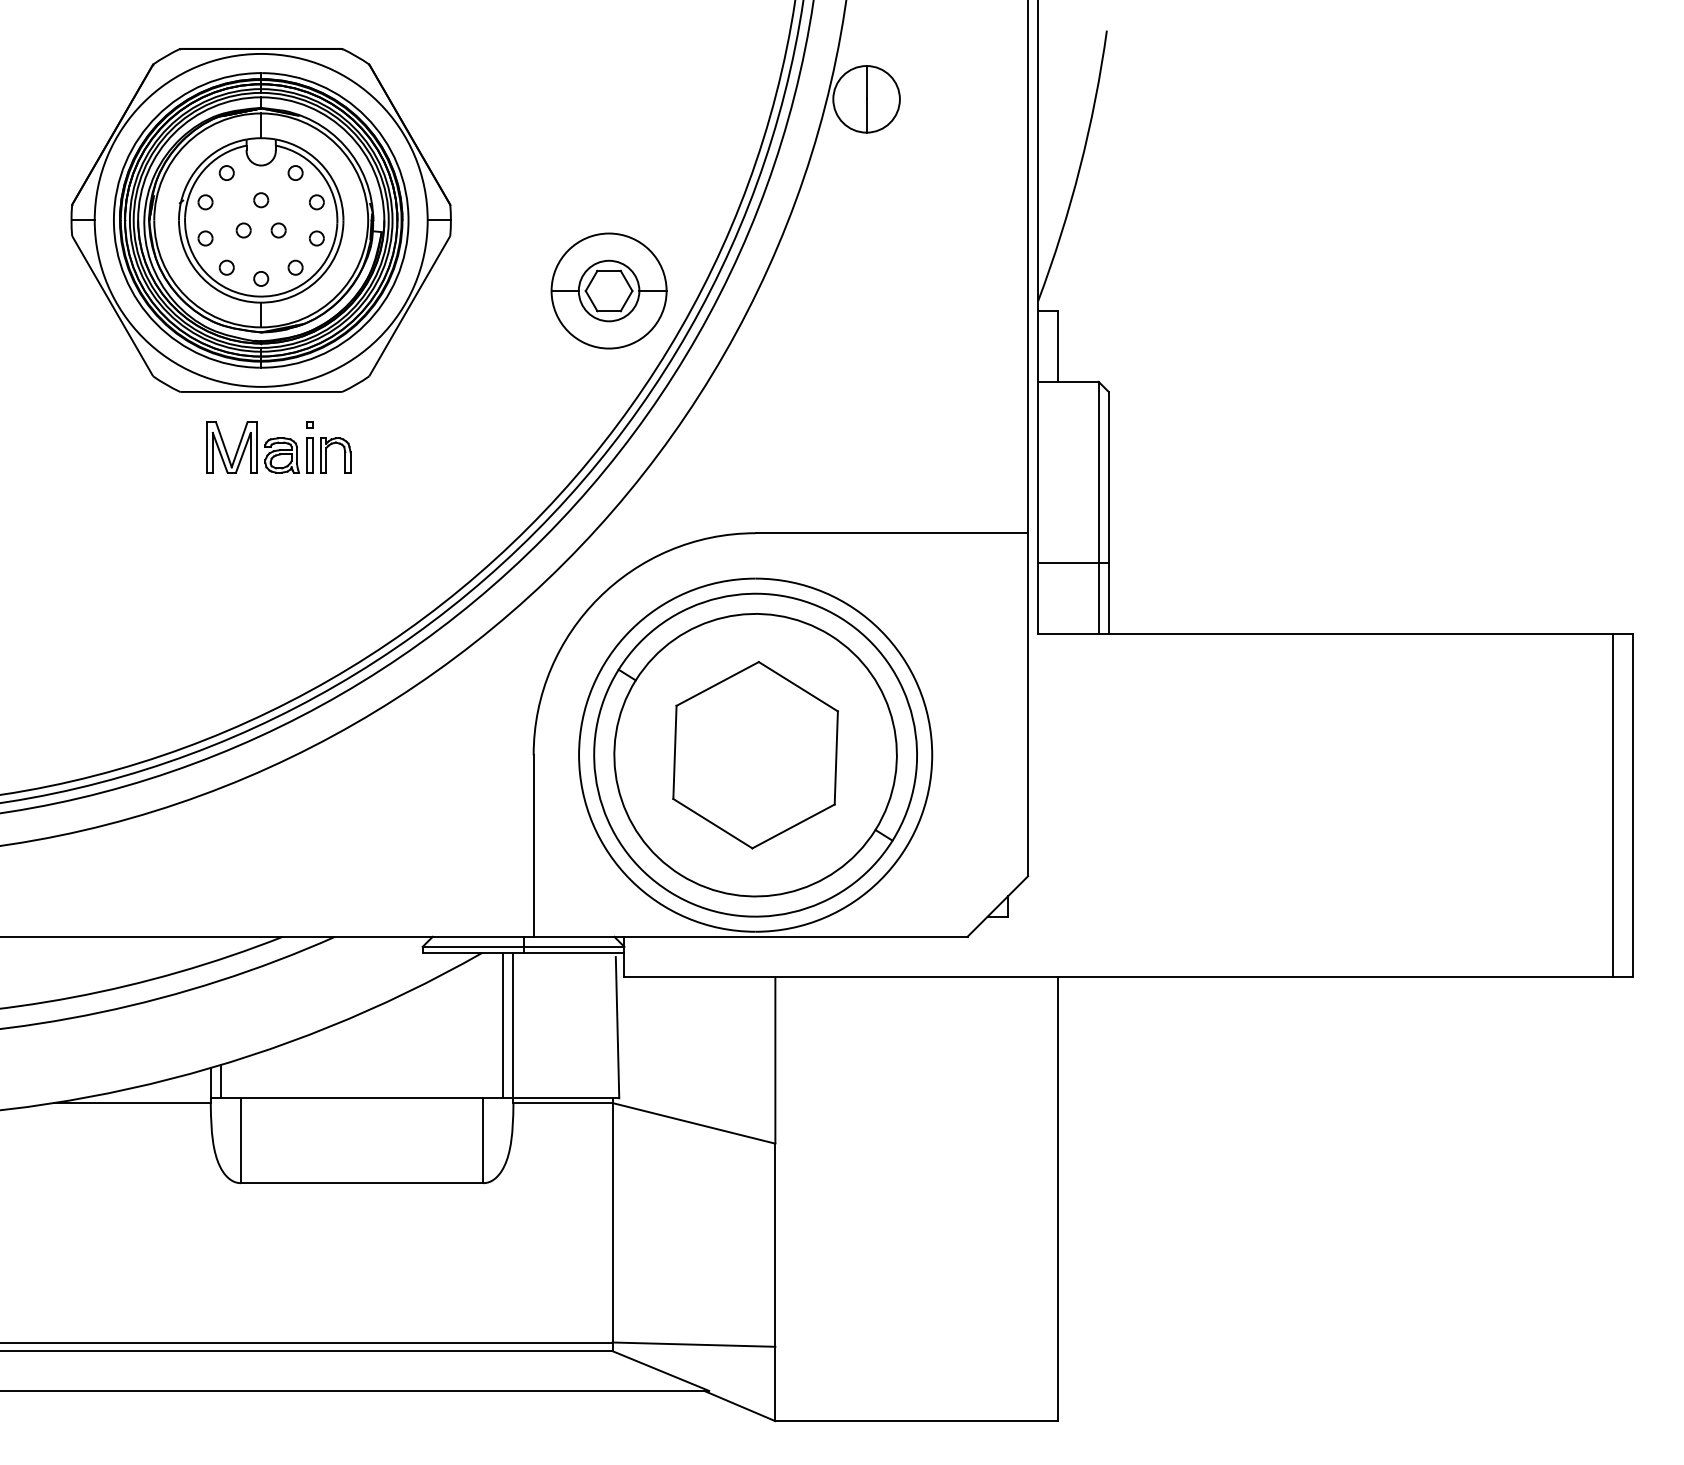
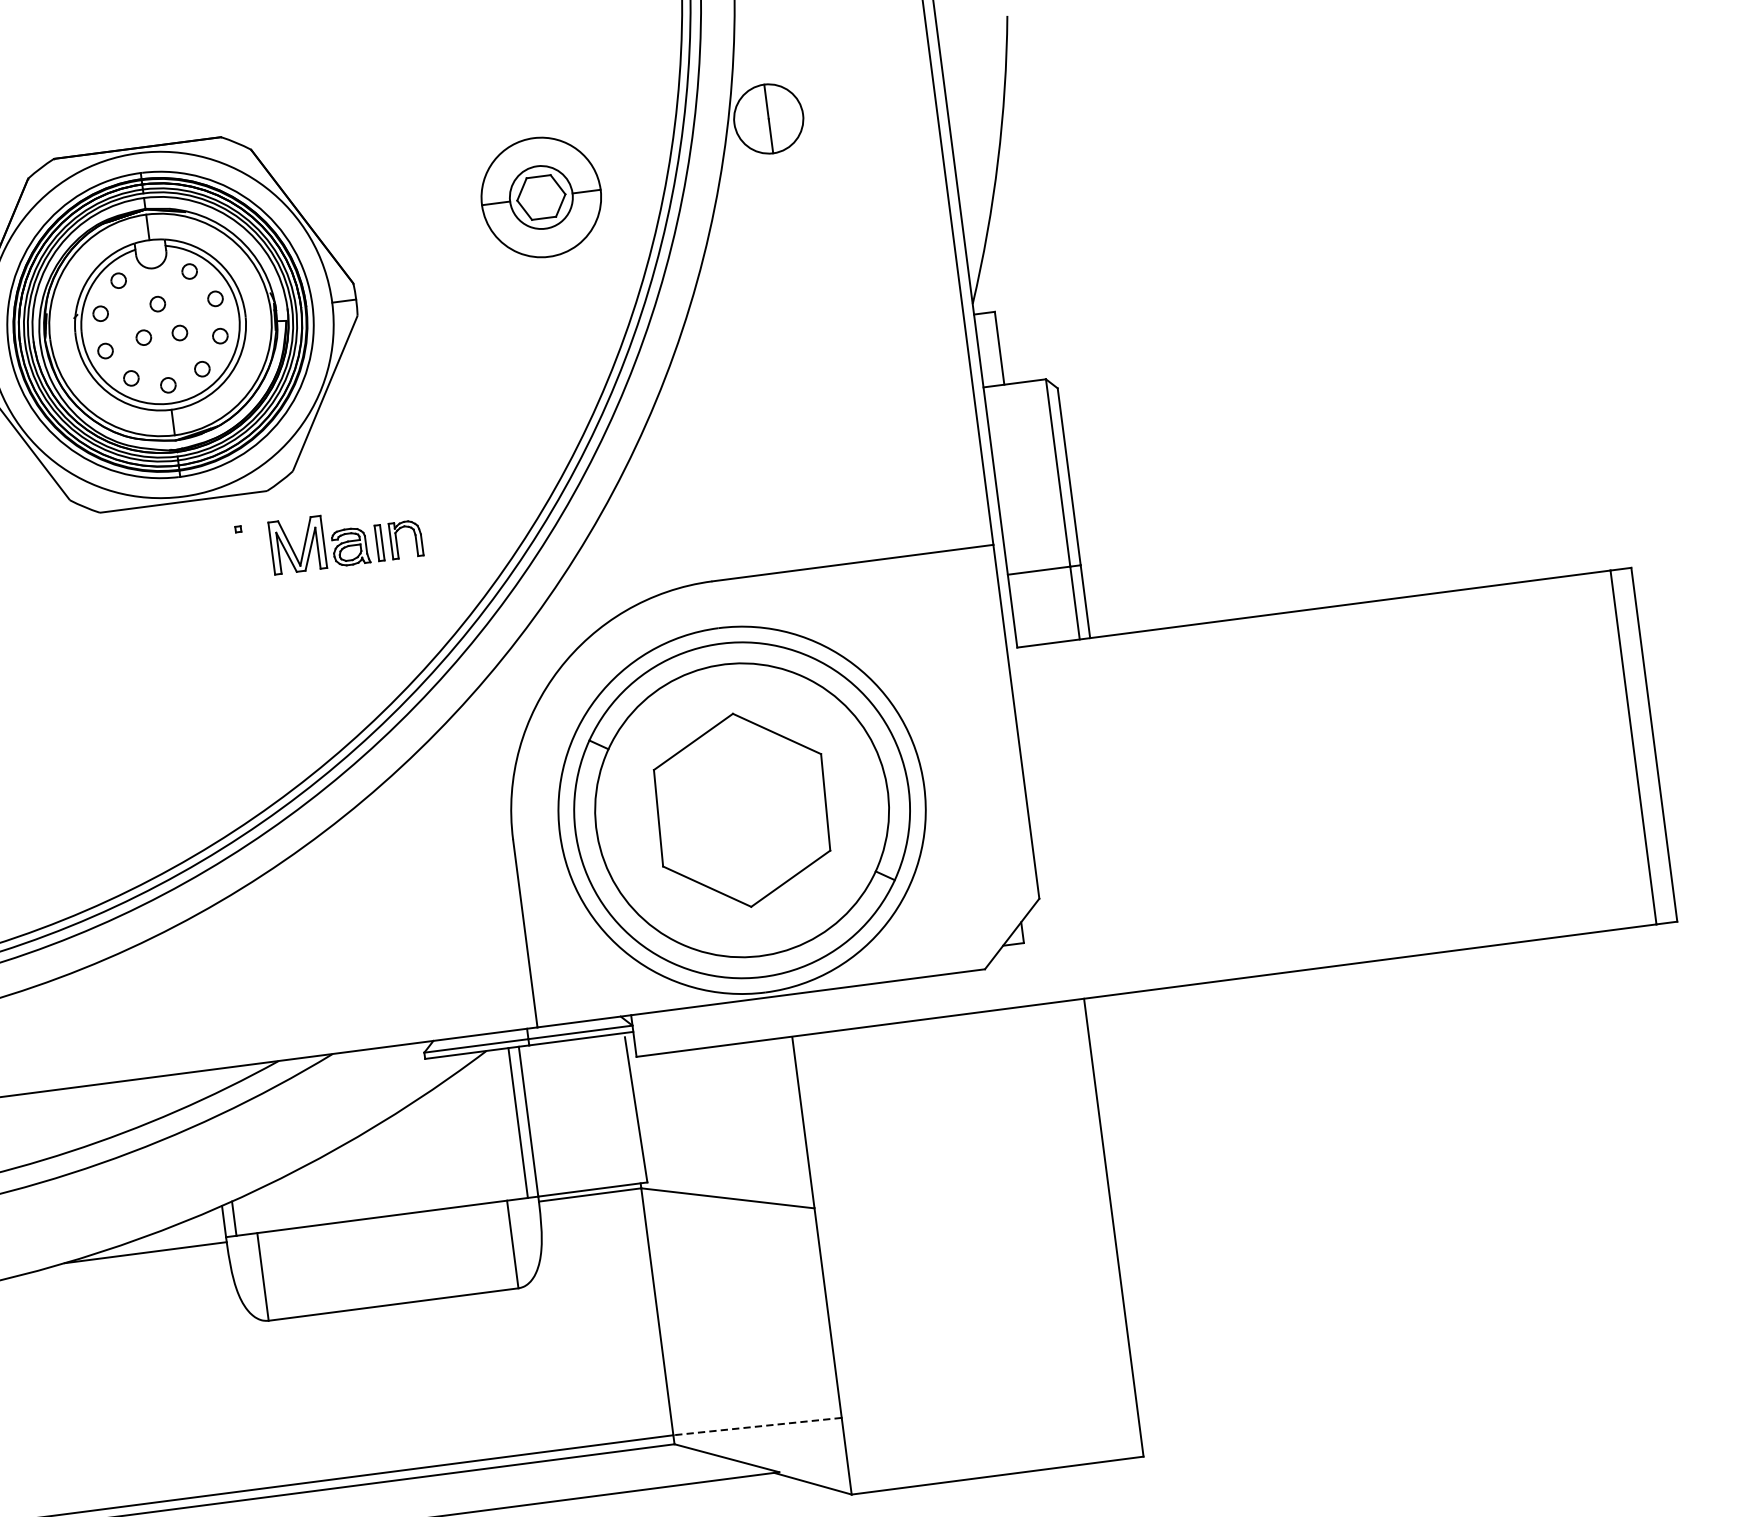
part: (608, 290) -> (540, 197), moved
part: (278, 447) -> (345, 539), moved
line: (693, 1344) -> (756, 1426), solid -> dashed

